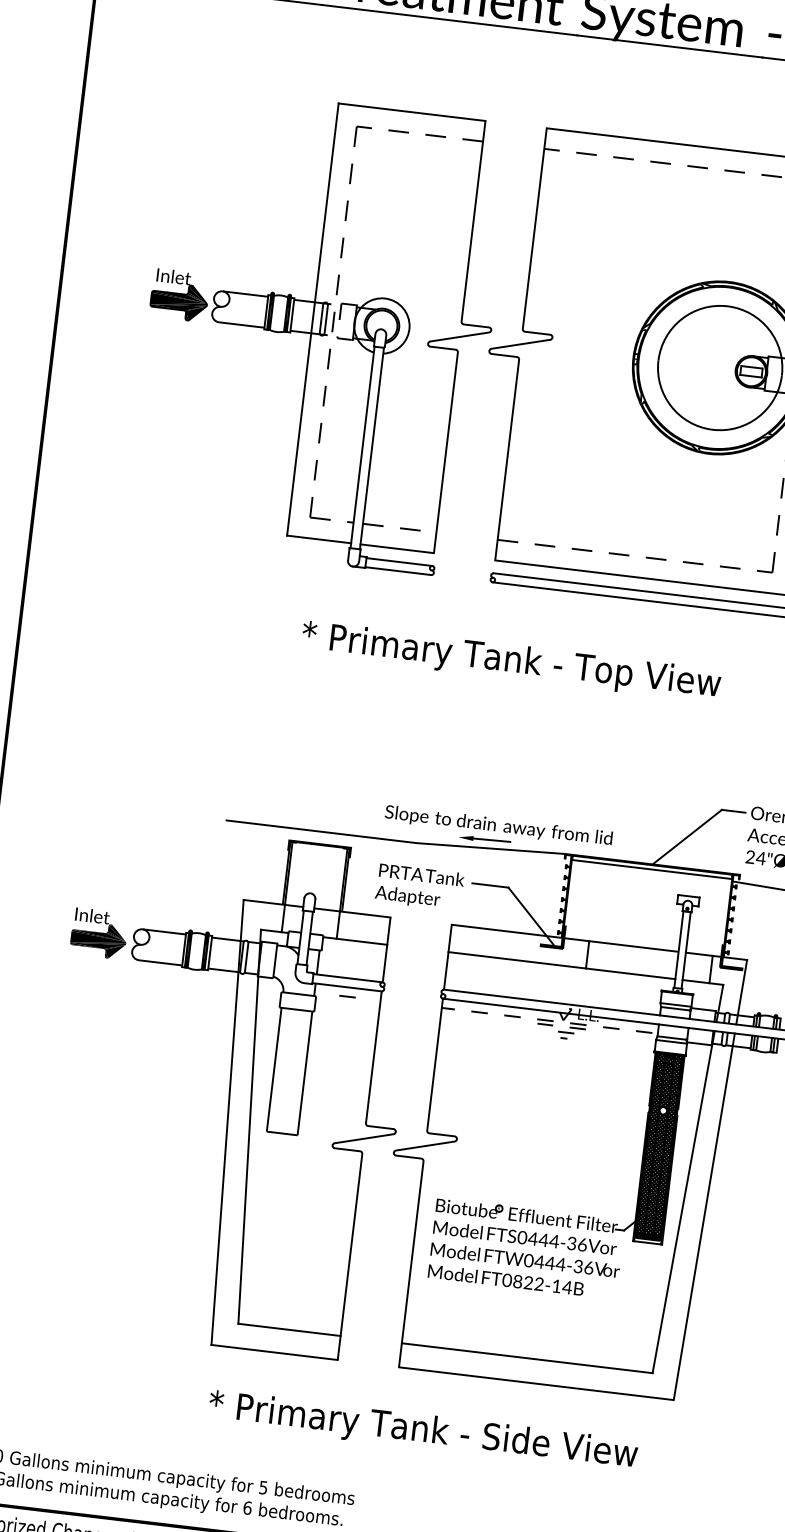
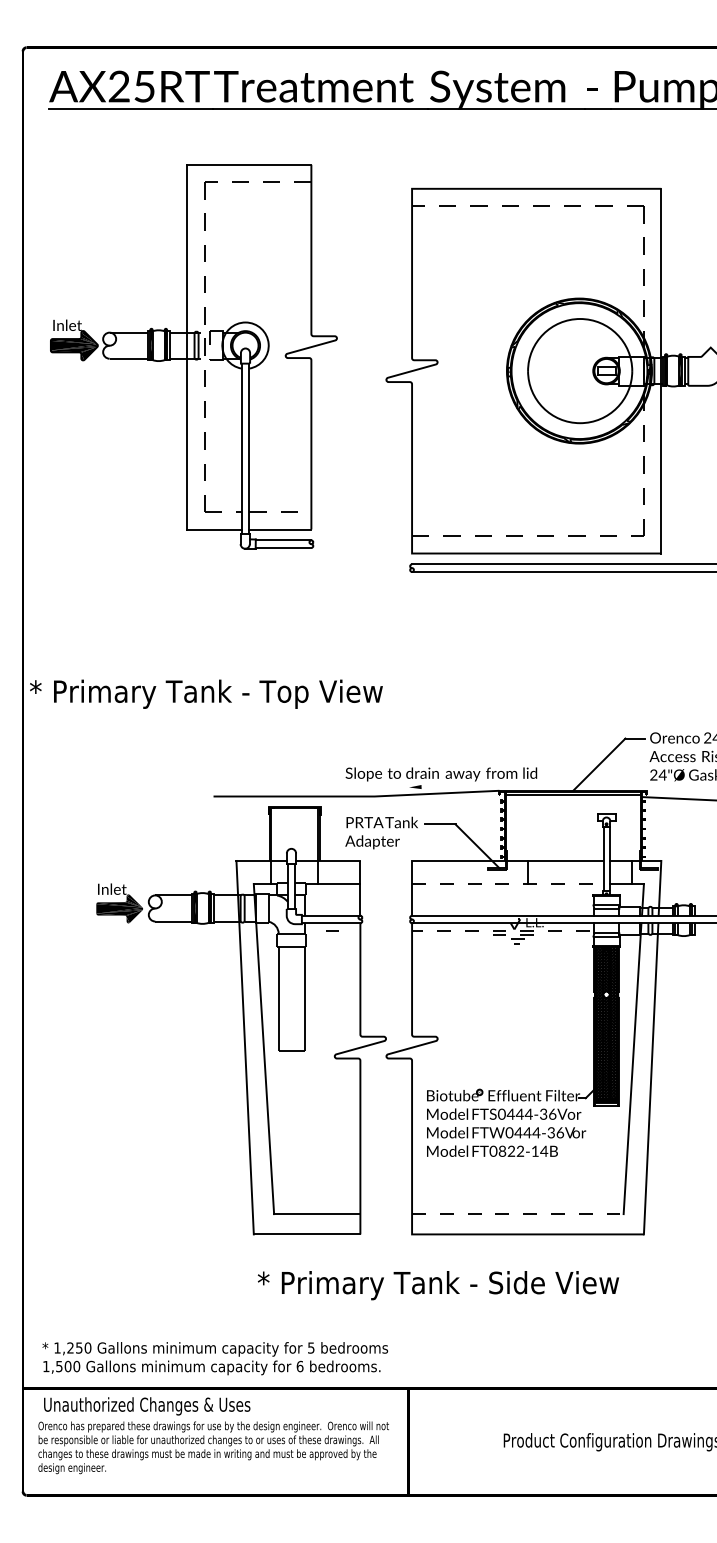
part: (318, 331) -> (193, 356), moved
text: (511, 660) -> (206, 693), moved
line: (491, 839) -> (436, 786), removed
line: (561, 966) -> (507, 884), solid -> dashed
line: (526, 1358) -> (517, 1214), solid -> dashed

